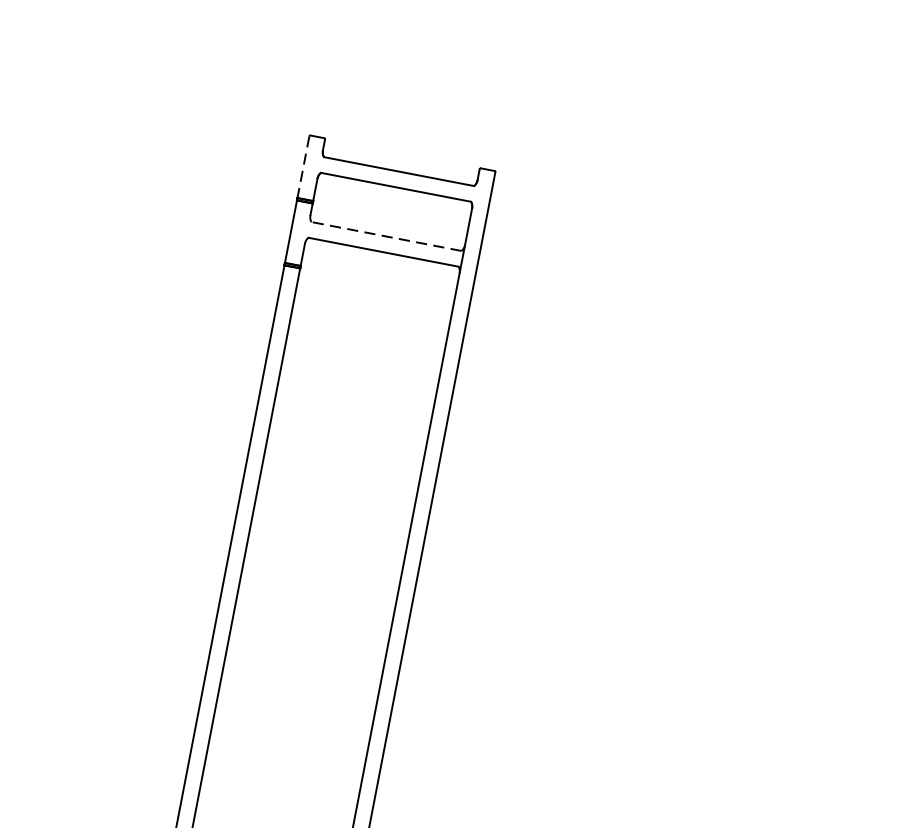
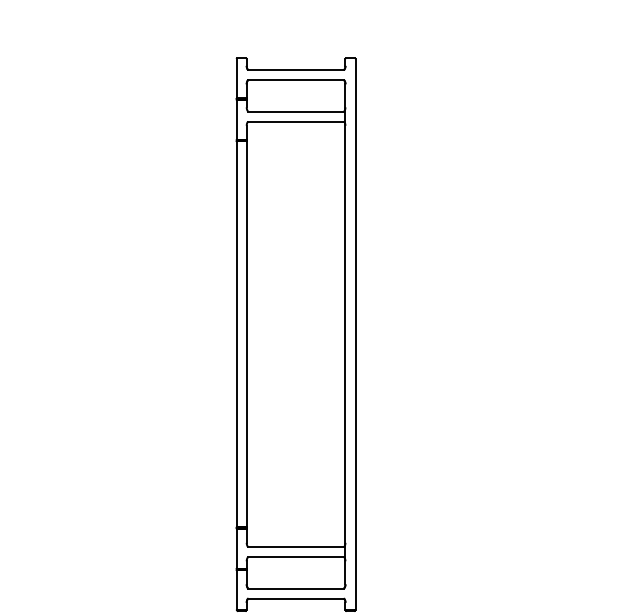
line: (303, 166) -> (236, 78), dashed -> solid
line: (387, 236) -> (296, 111), dashed -> solid

